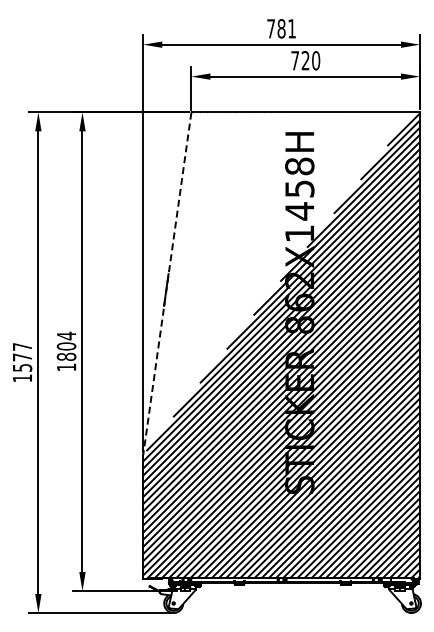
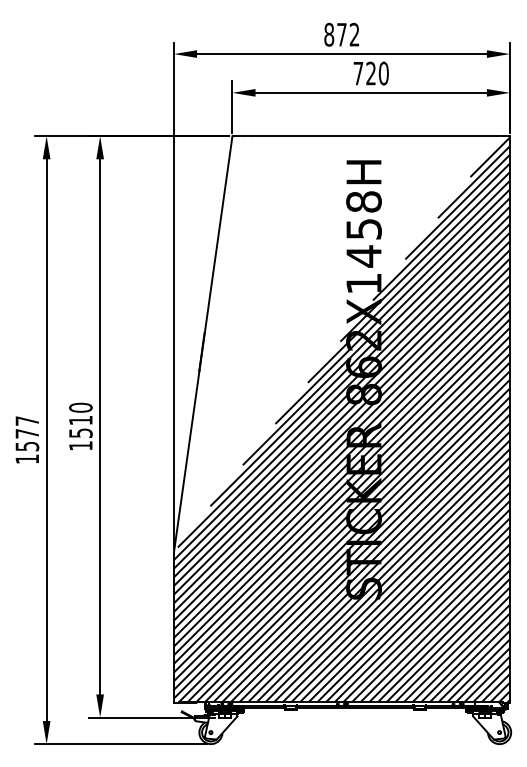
text: (281, 28) -> (341, 34), 781 -> 872
line: (167, 283) -> (203, 344), dashed -> solid
text: (66, 345) -> (80, 419), 1804 -> 1510

